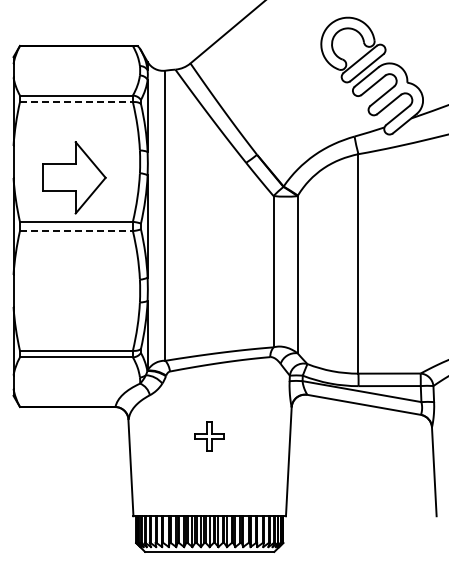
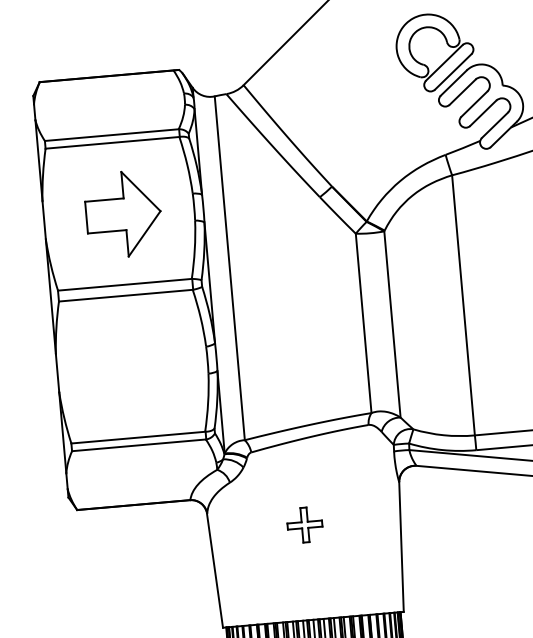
line: (76, 102) -> (112, 143), dashed -> solid
part: (74, 177) -> (123, 214), moved
line: (76, 231) -> (125, 296), dashed -> solid

